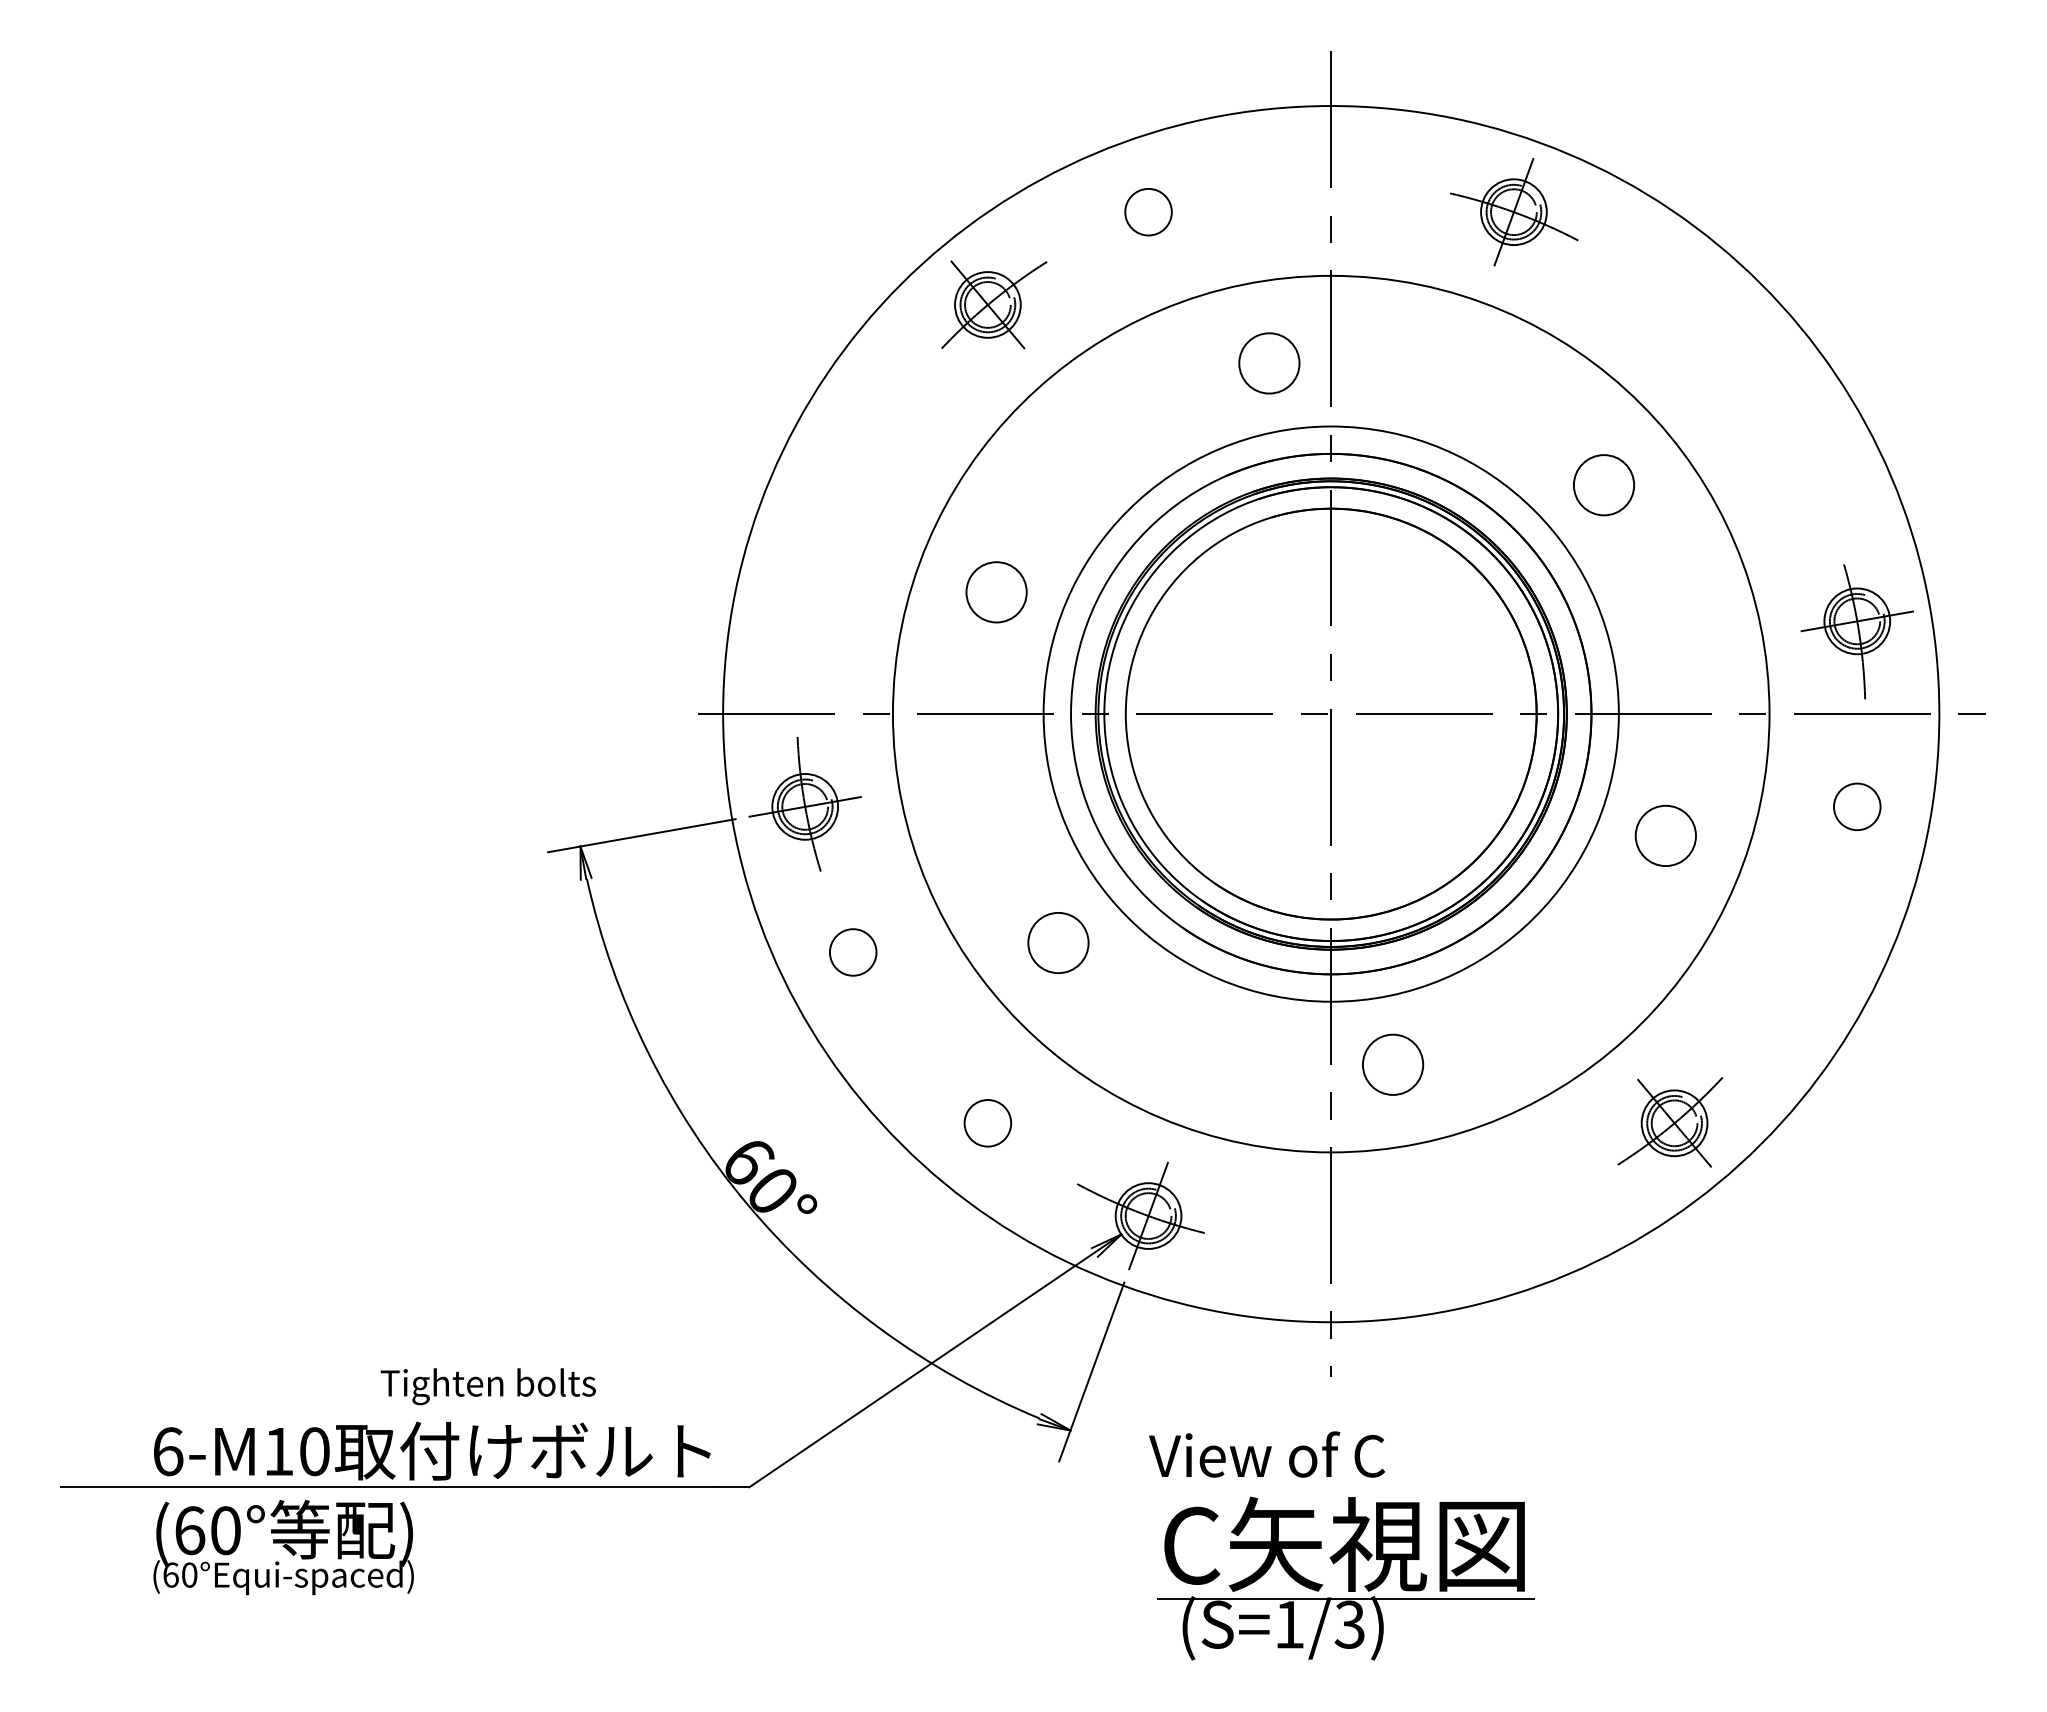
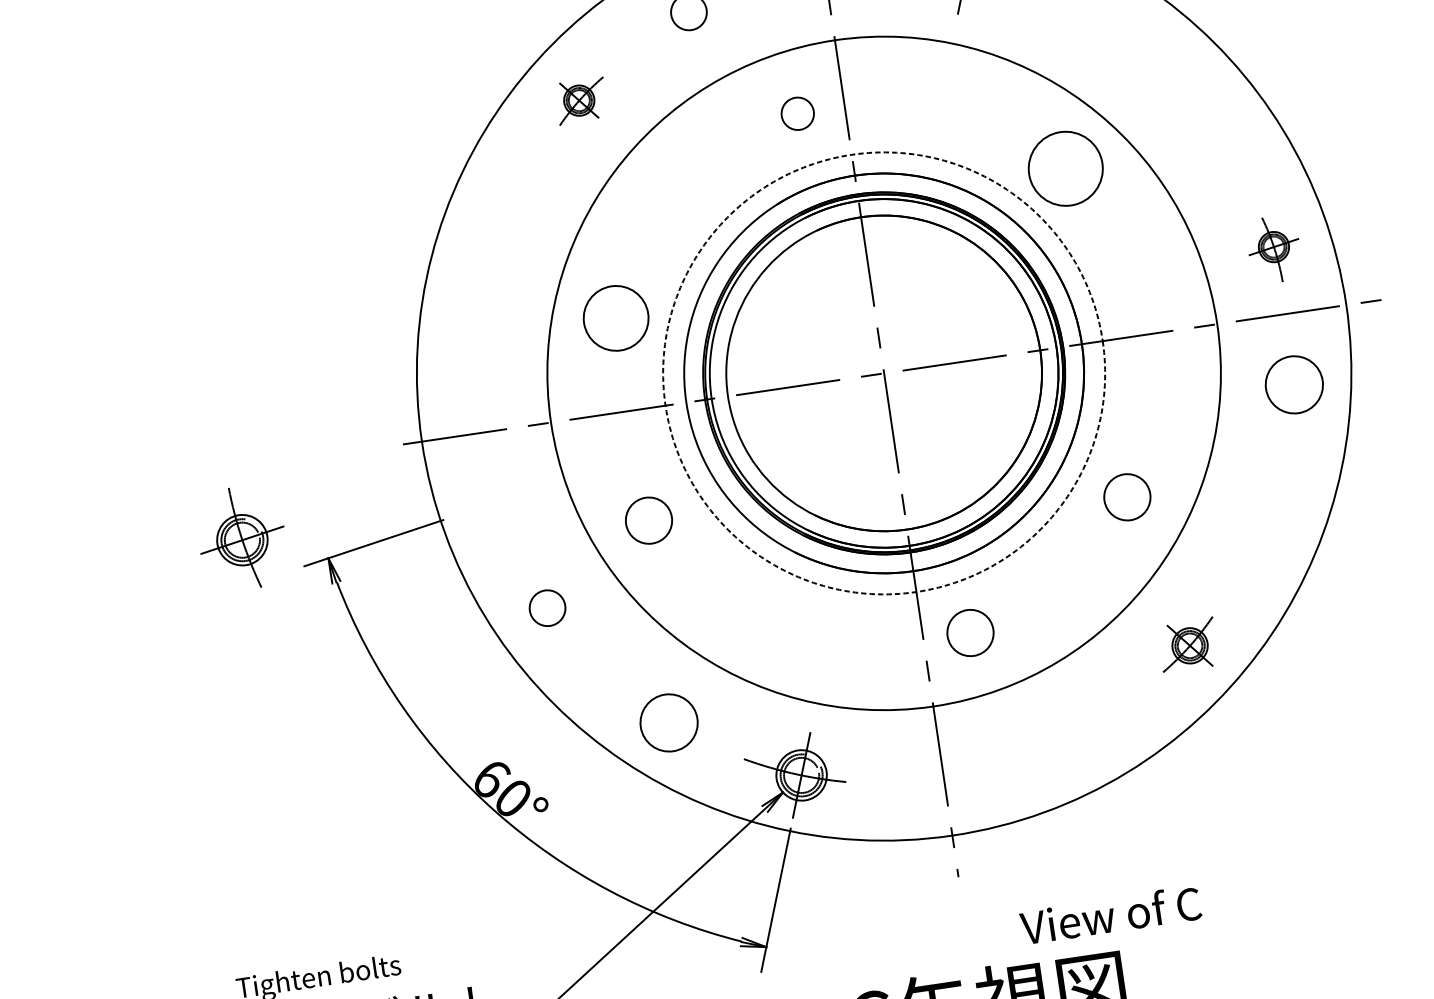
part: (994, 304) -> (582, 99), size x0.6
circle: (1269, 363) -> (797, 113), size x0.7
circle: (1603, 485) -> (1065, 169), size x1.6
circle: (996, 592) -> (616, 318), size x1.4
part: (1856, 631) -> (1274, 251), size x0.6
circle: (1330, 713) -> (883, 373), solid -> dashed
part: (804, 804) -> (241, 538), moved
circle: (1857, 806) -> (1294, 384), size x1.6
circle: (1665, 835) -> (1127, 497), moved
circle: (1058, 942) -> (648, 520), moved
part: (1670, 1122) -> (1187, 645), size x0.7
circle: (987, 1123) -> (668, 723), size x1.6
text: (1267, 1454) -> (1111, 914), moved

